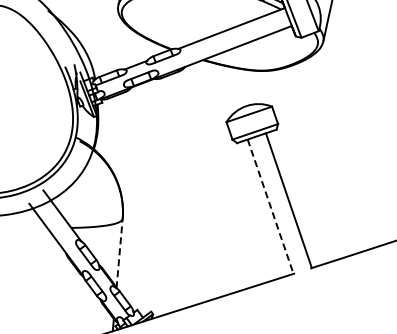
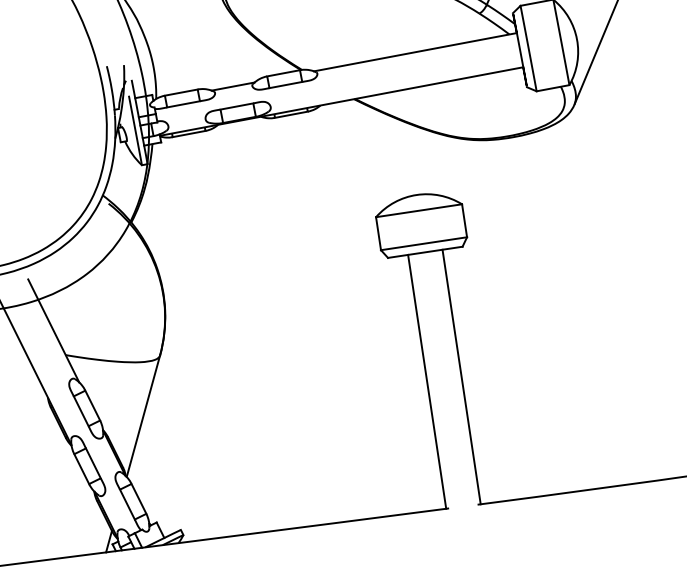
line: (270, 206) -> (426, 381), dashed -> solid
line: (119, 253) -> (143, 416), dashed -> solid

